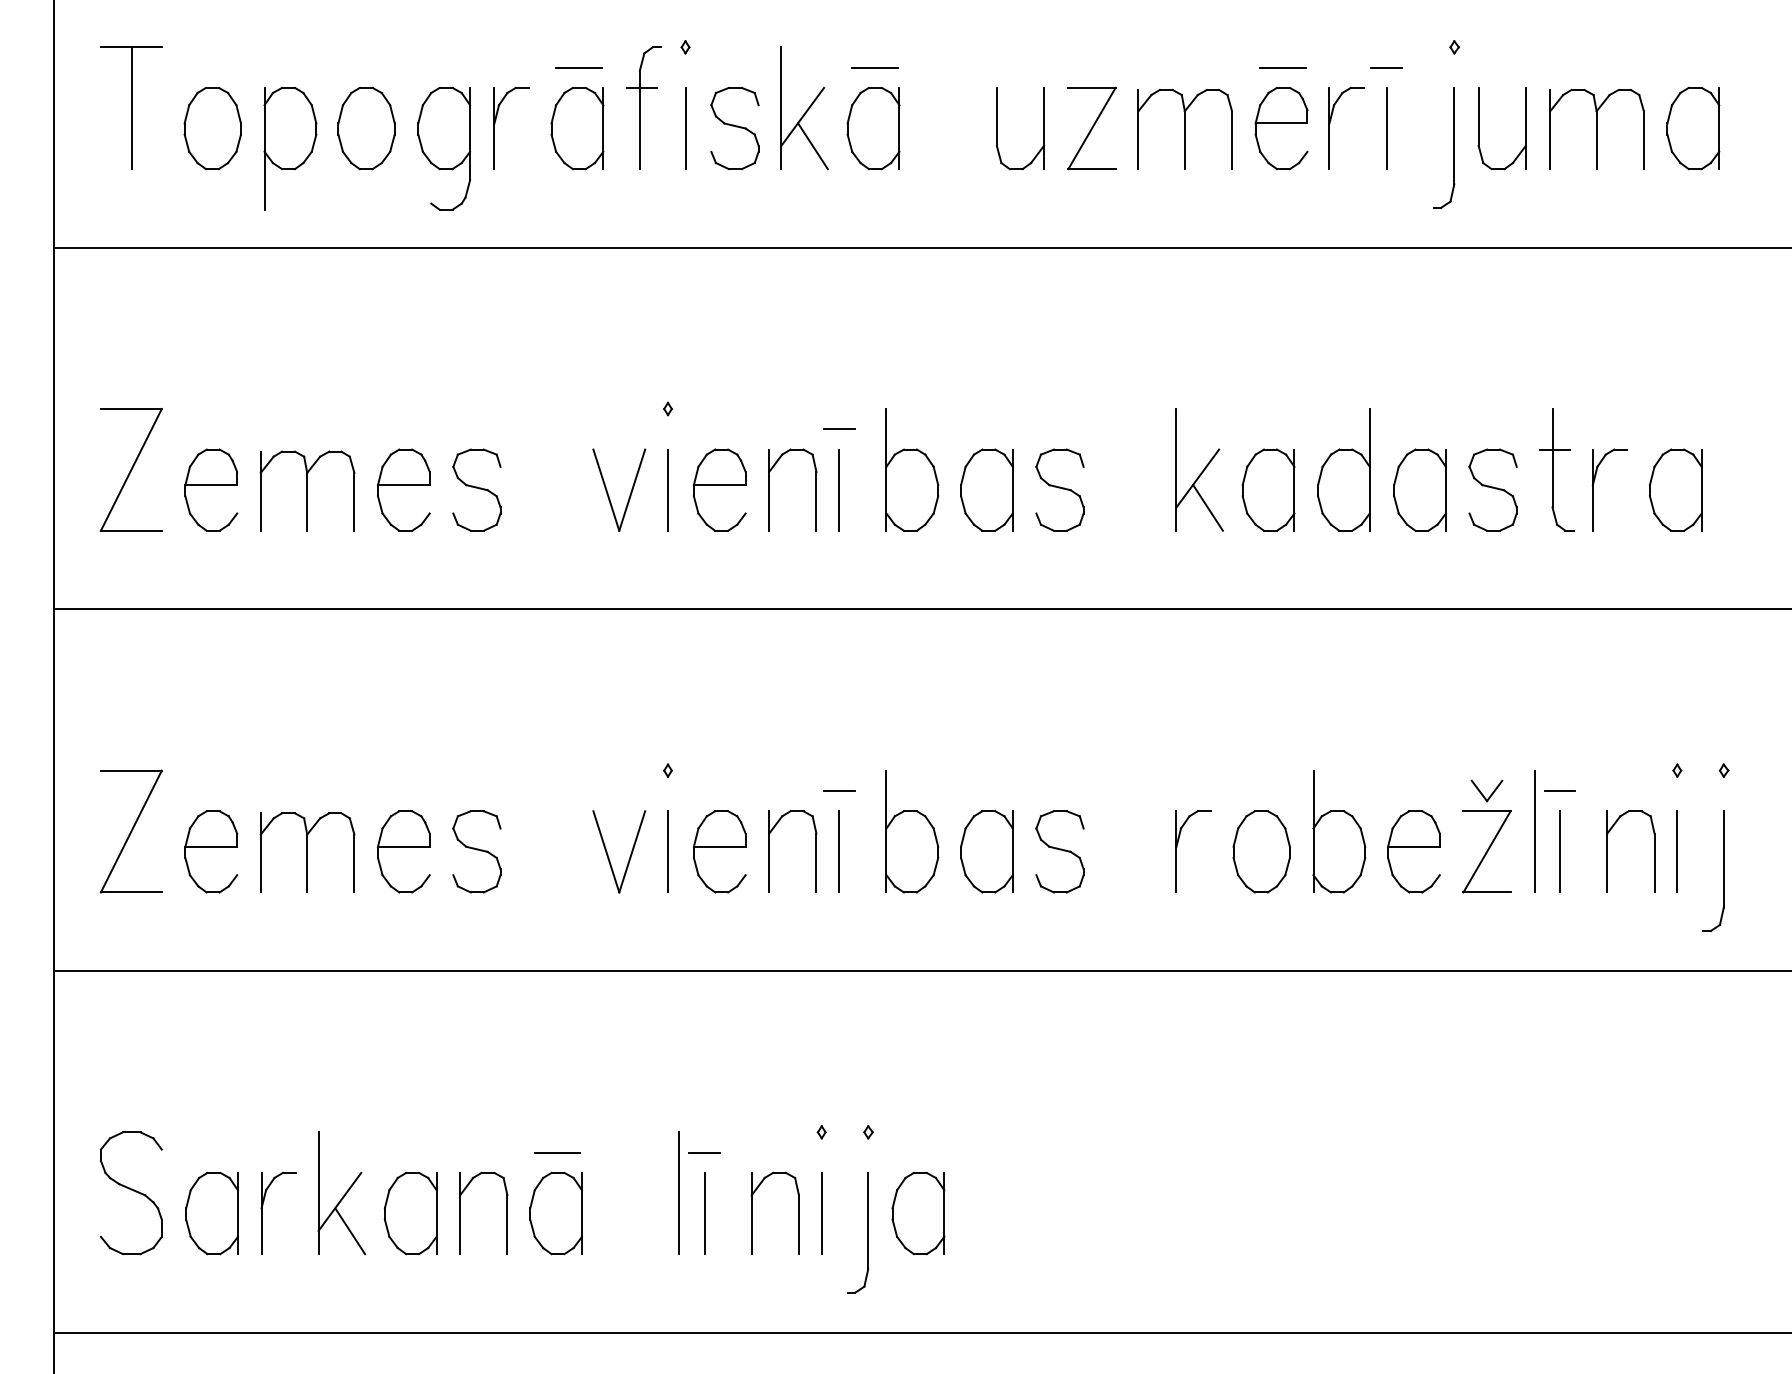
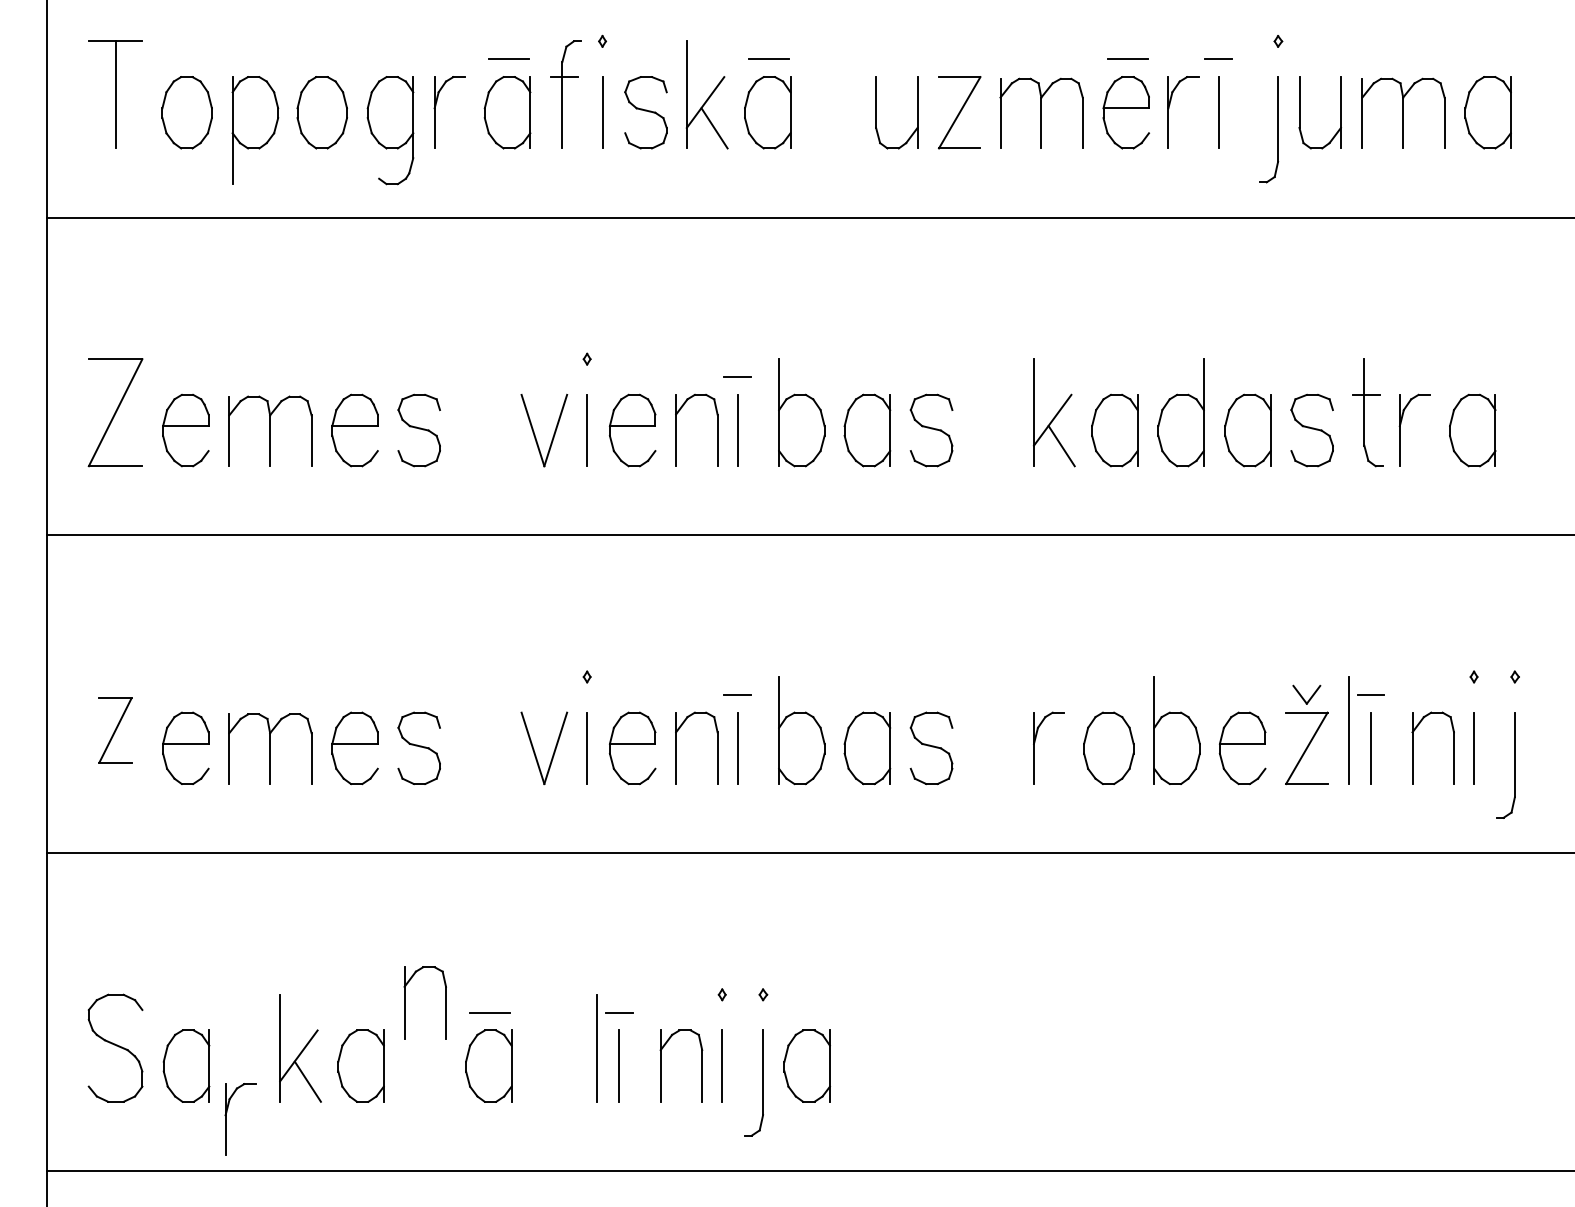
part: (130, 831) -> (114, 730), size x0.6
part: (460, 1212) -> (404, 1001), moved
part: (262, 1213) -> (226, 1119), moved

